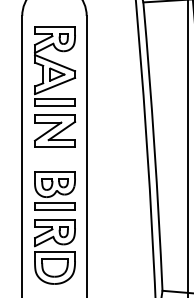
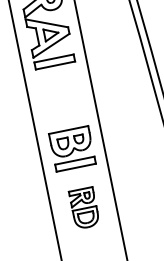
part: (55, 130) -> (60, 89), removed
part: (54, 251) -> (83, 208), size x0.6

